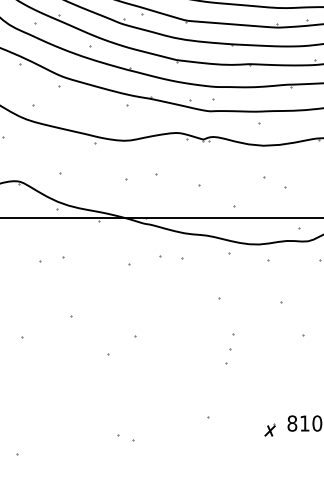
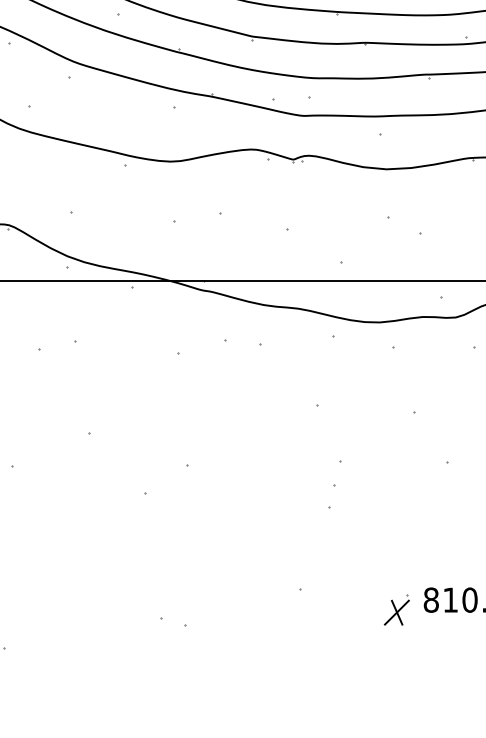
part: (269, 429) -> (395, 609), size x1.67

